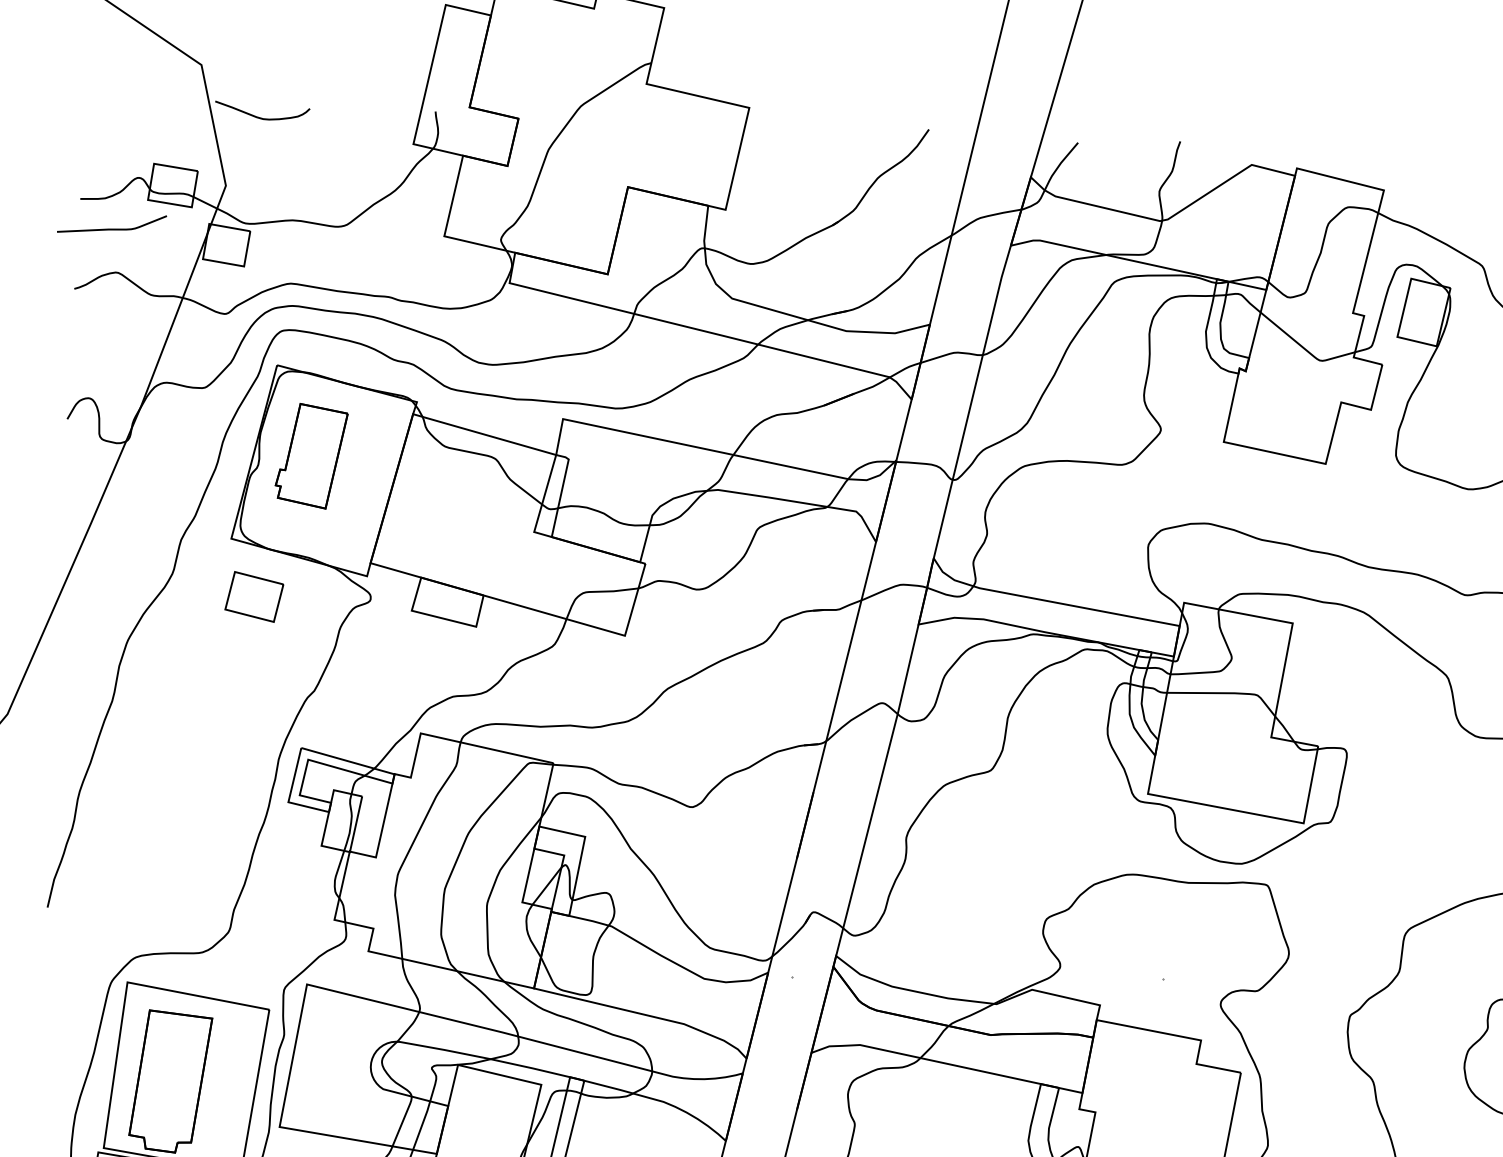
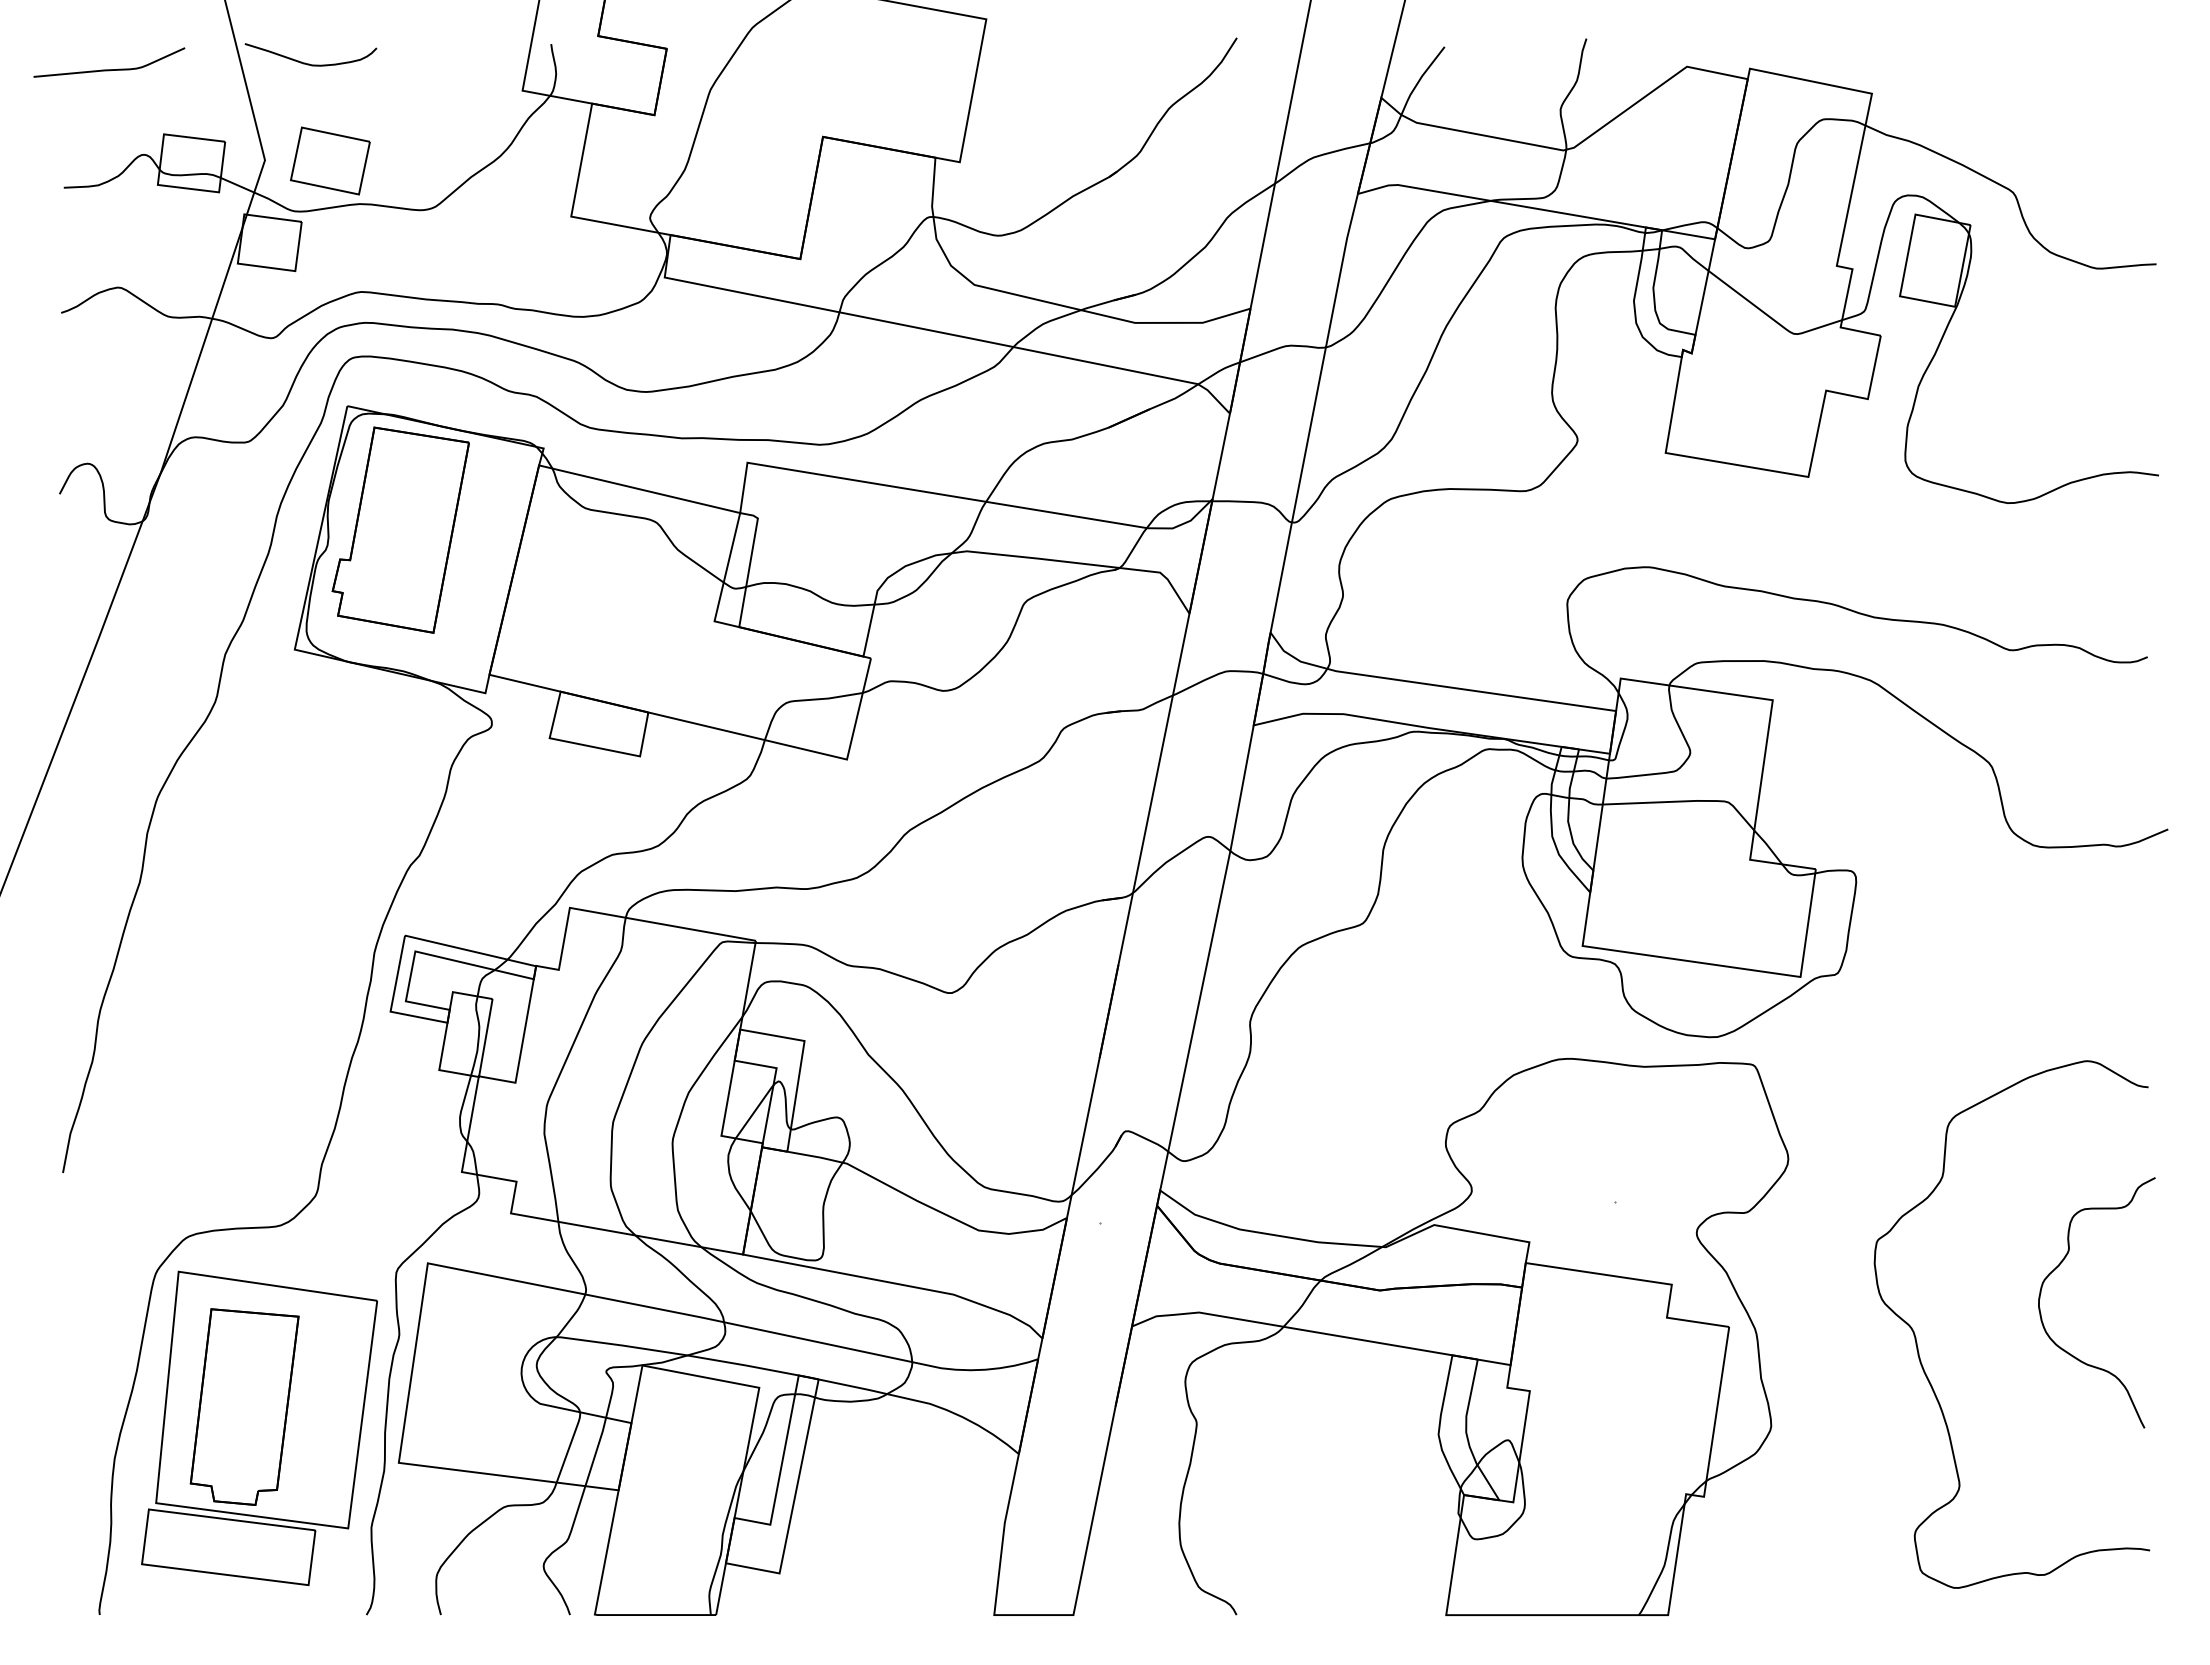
curve: (111, 229) -> (109, 69), moved
part: (311, 455) -> (400, 529), size x1.43
part: (254, 596) -> (330, 160), moved

